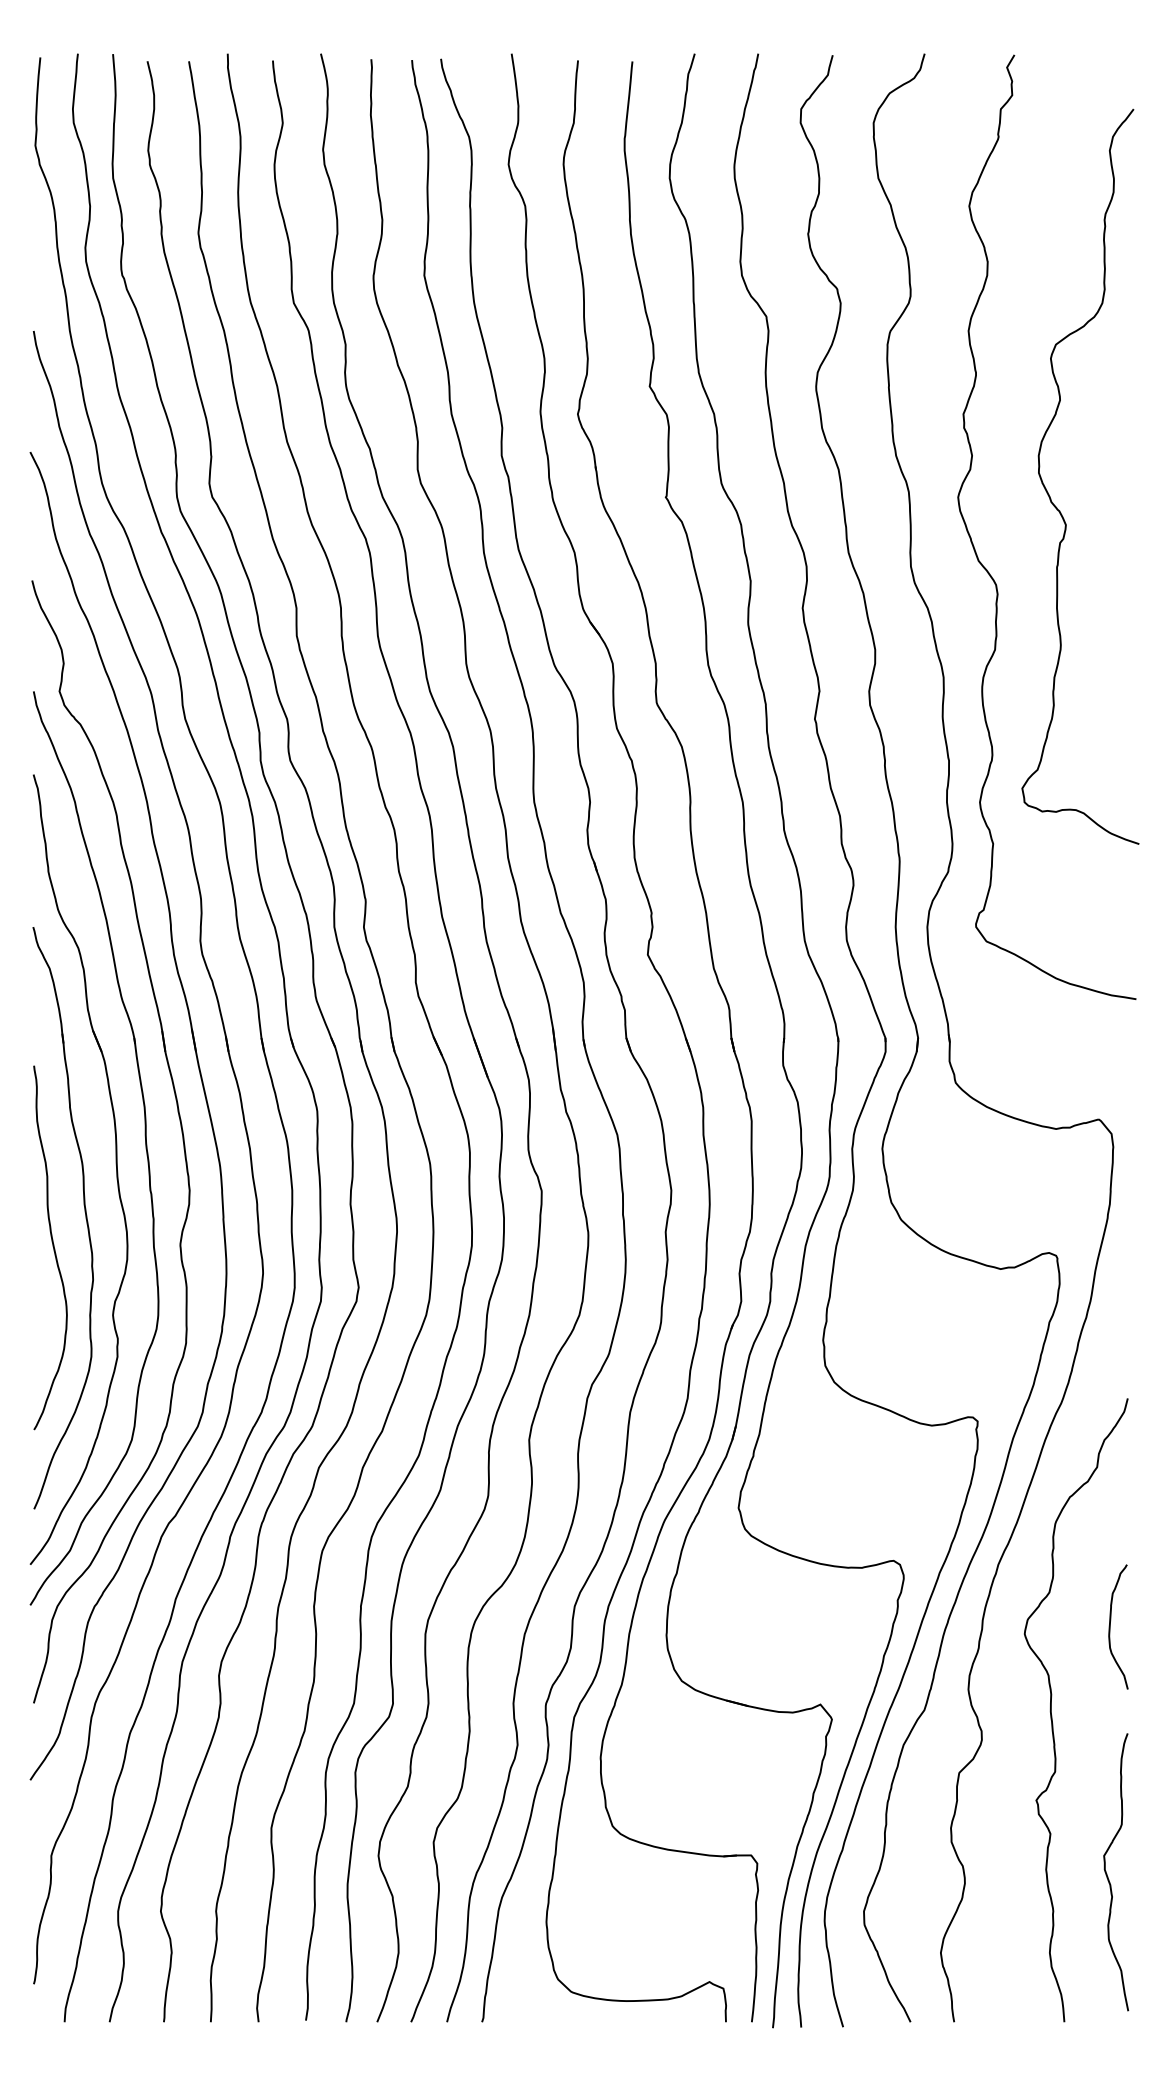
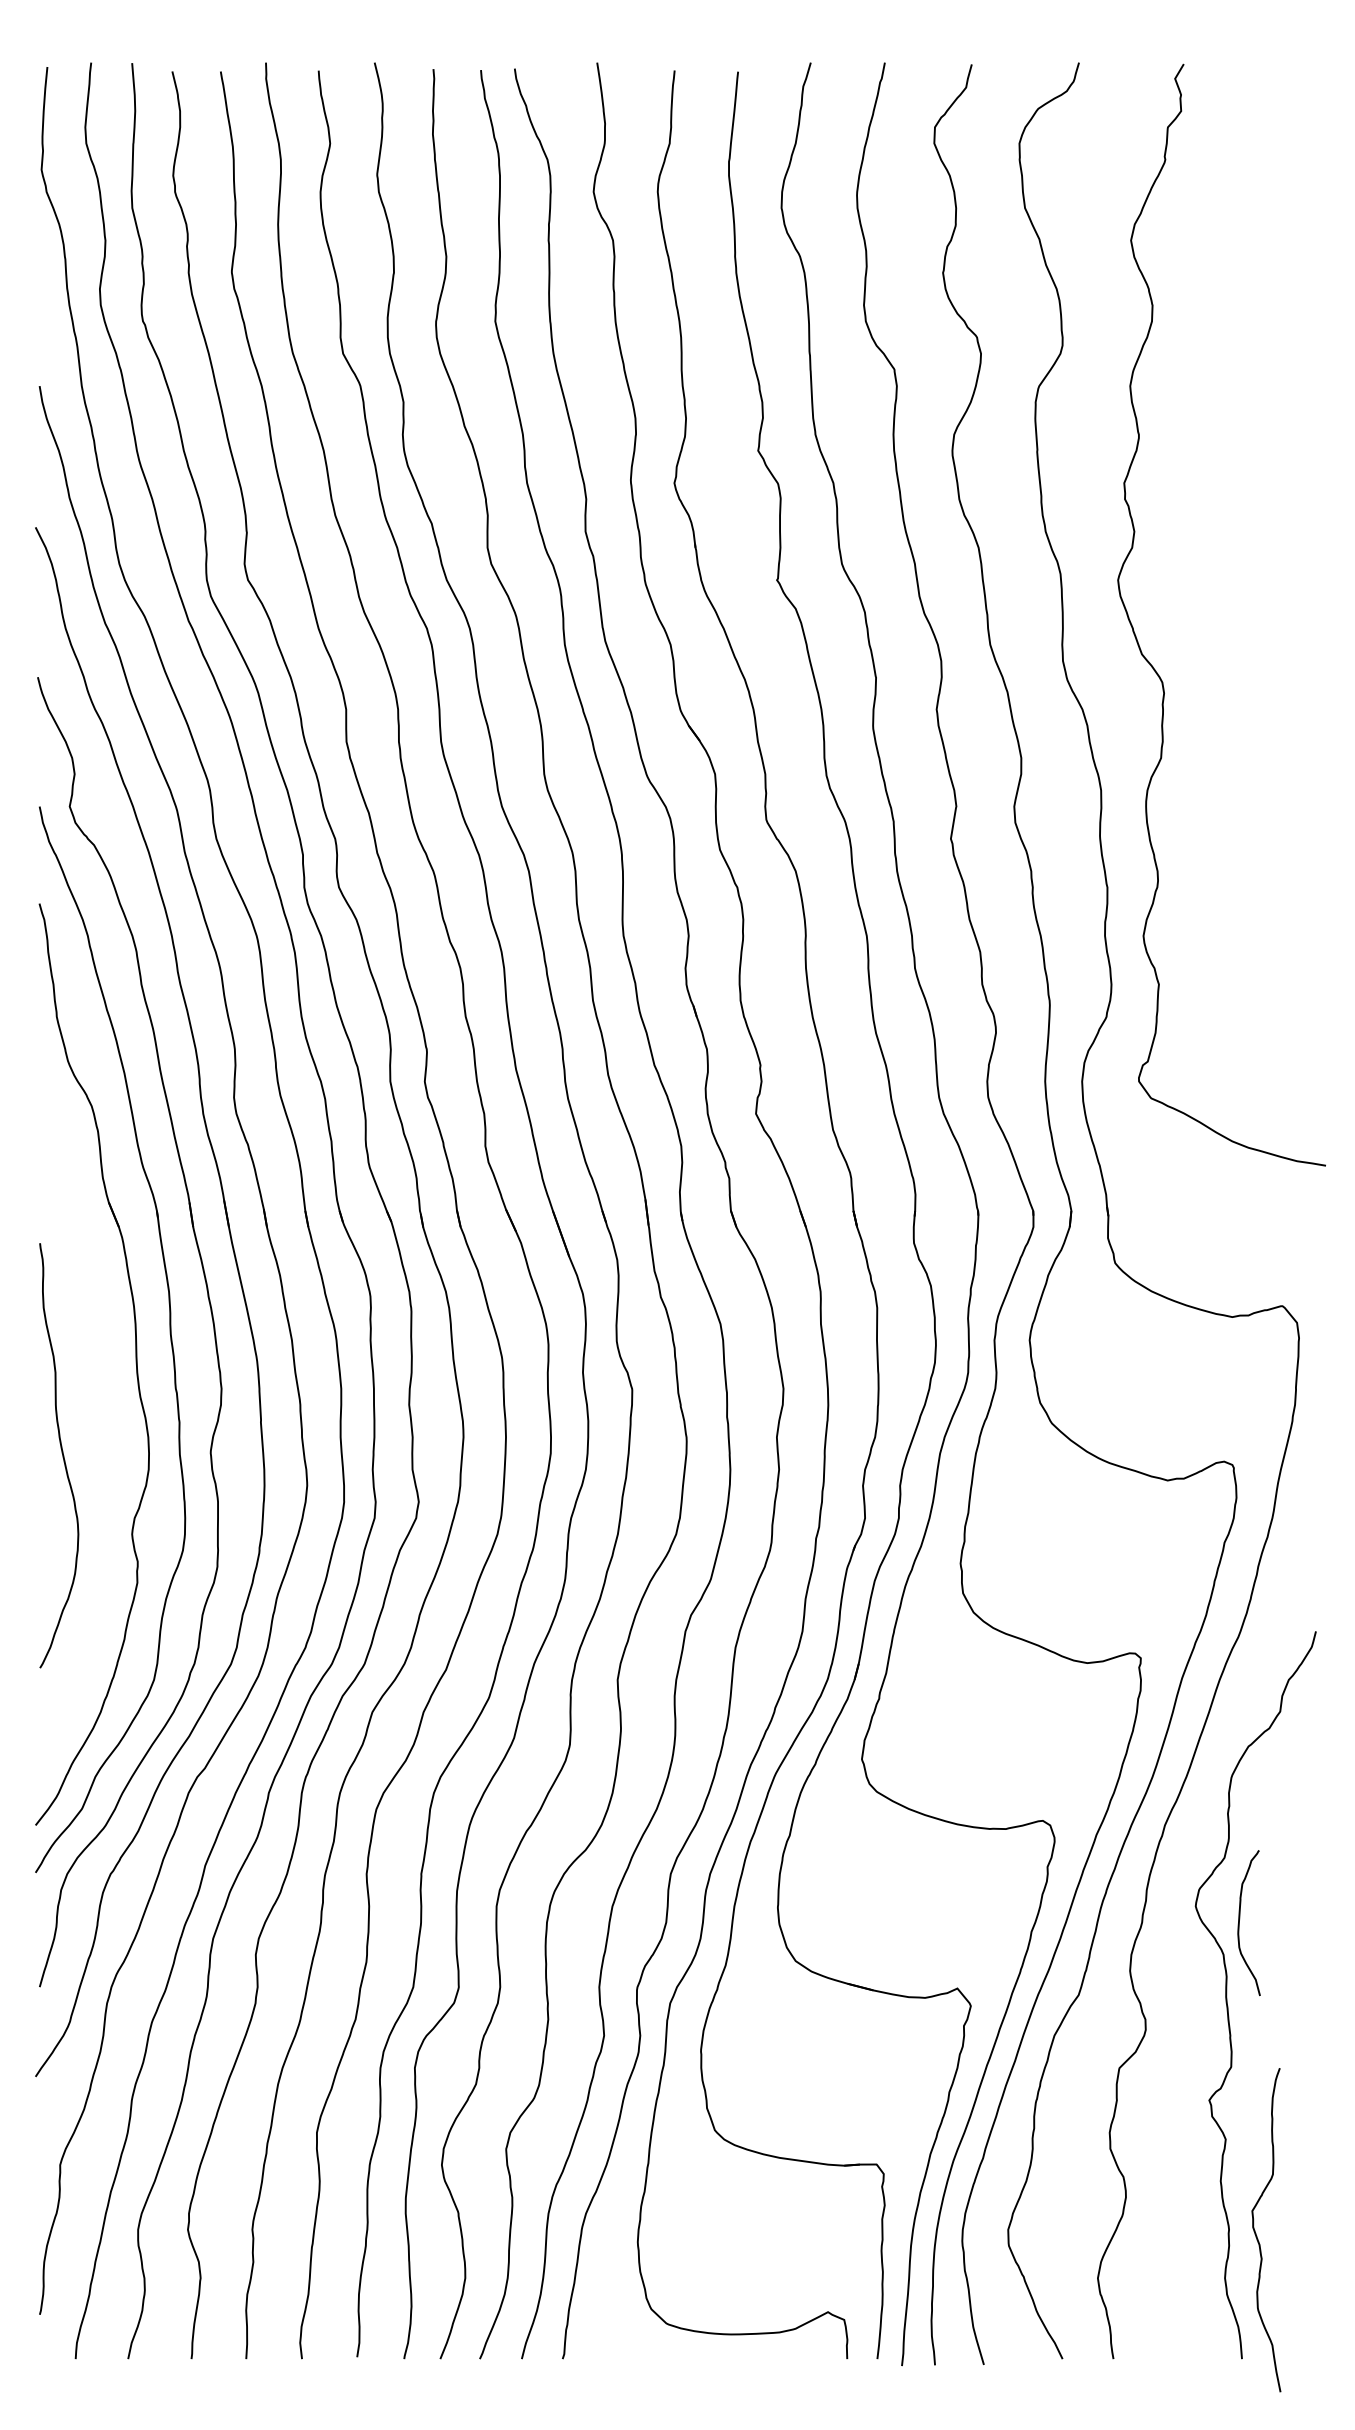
curve: (1048, 492) -> (1223, 574), removed
part: (85, 1215) -> (99, 1417), removed
curve: (1111, 1623) -> (1240, 1918), moved
curve: (1107, 1875) -> (1256, 2233), moved

